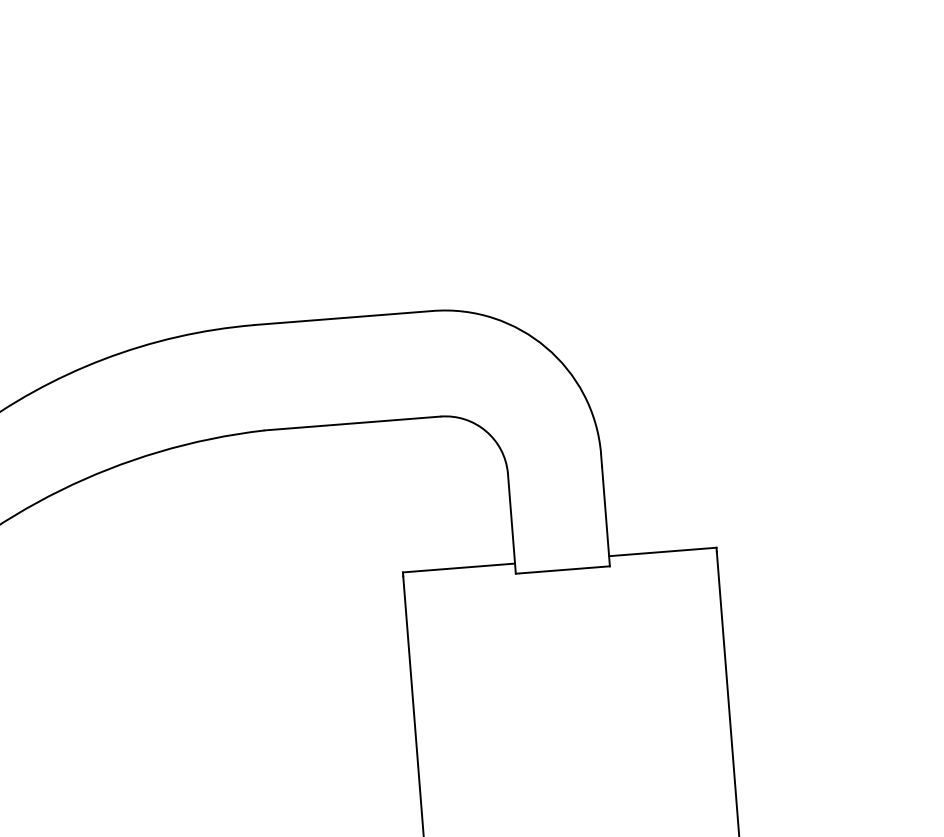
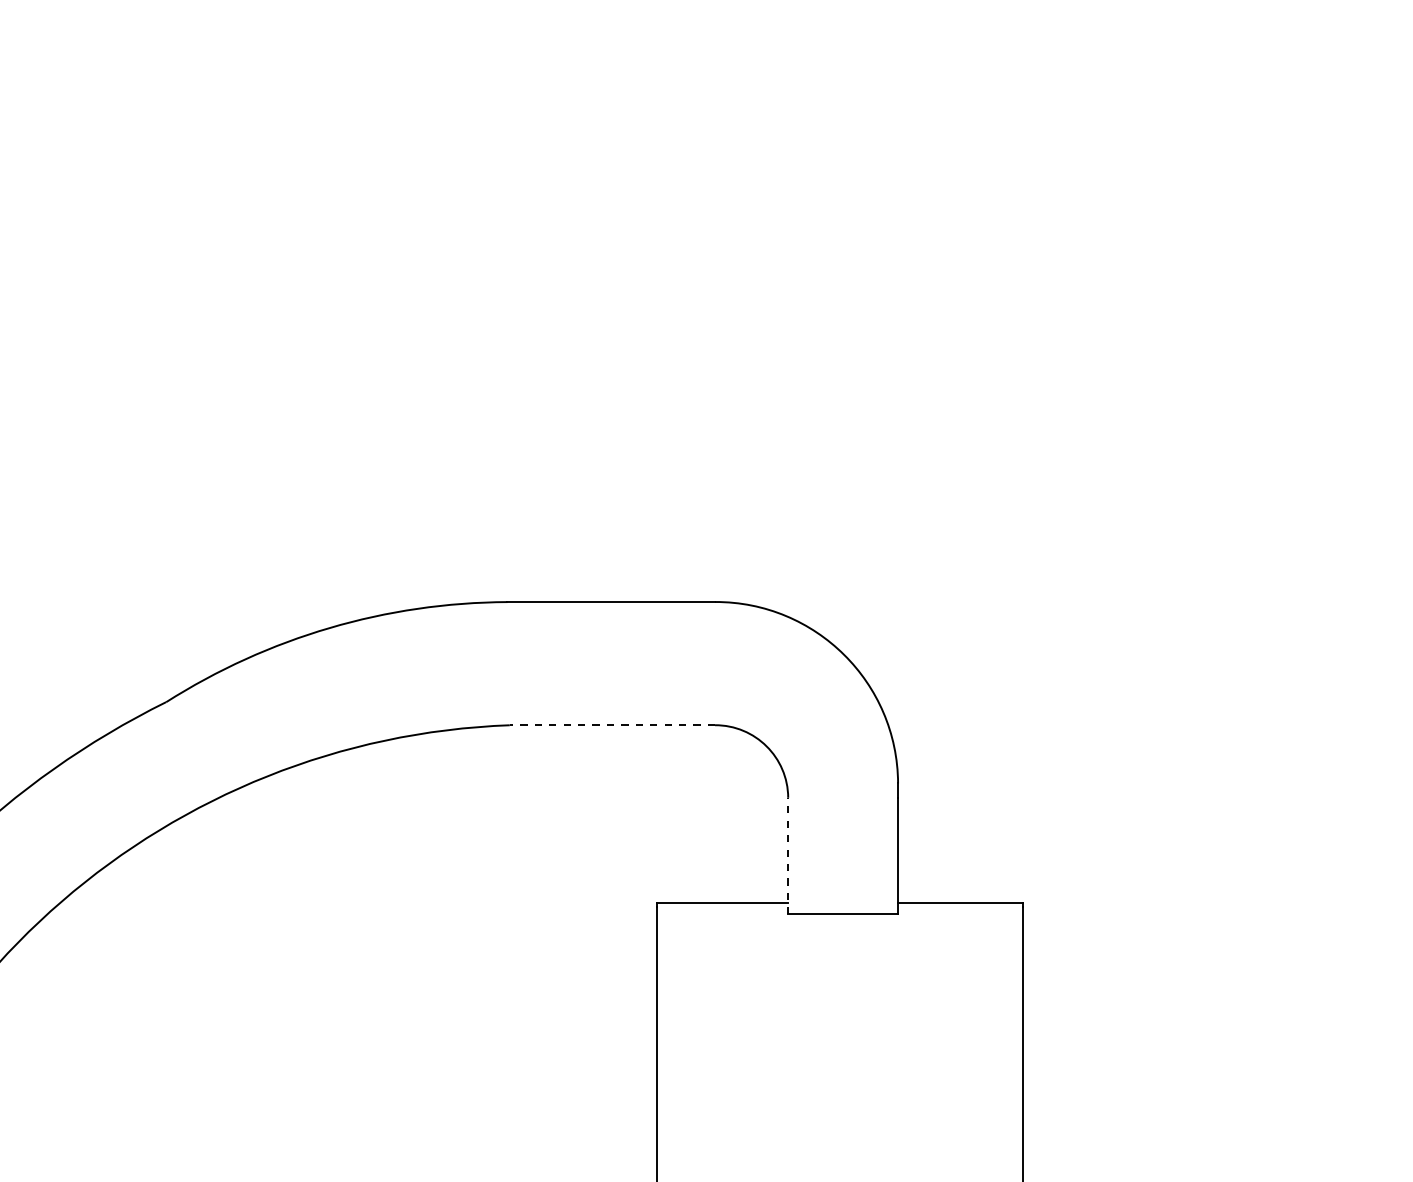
line: (352, 423) -> (612, 725), solid -> dashed
line: (512, 523) -> (788, 855), solid -> dashed

